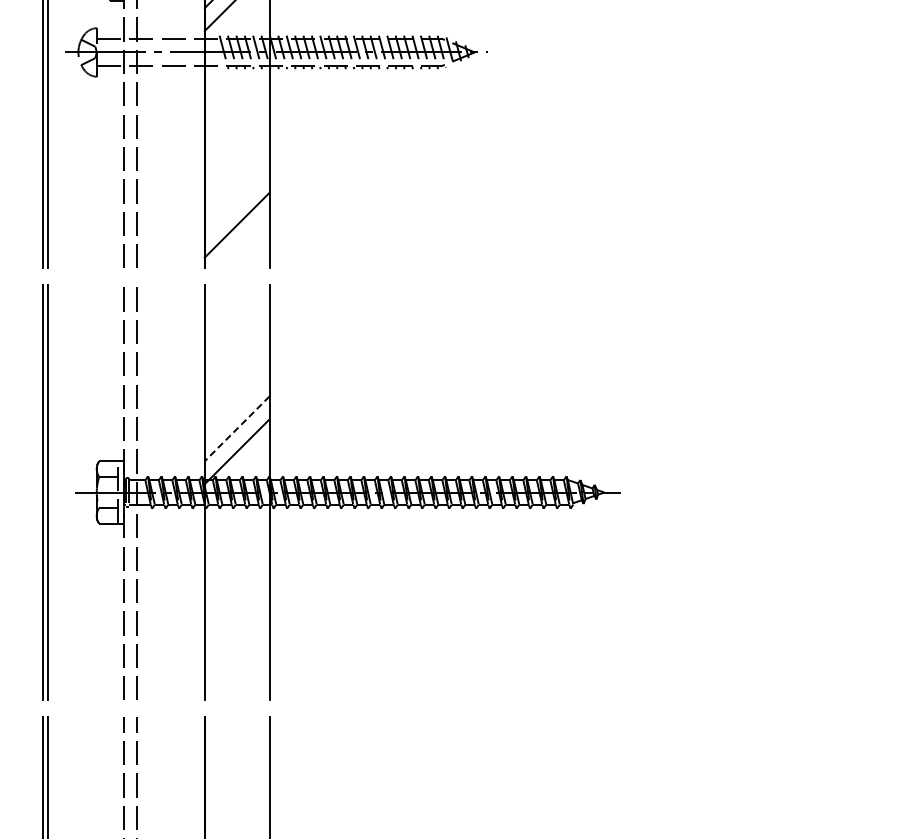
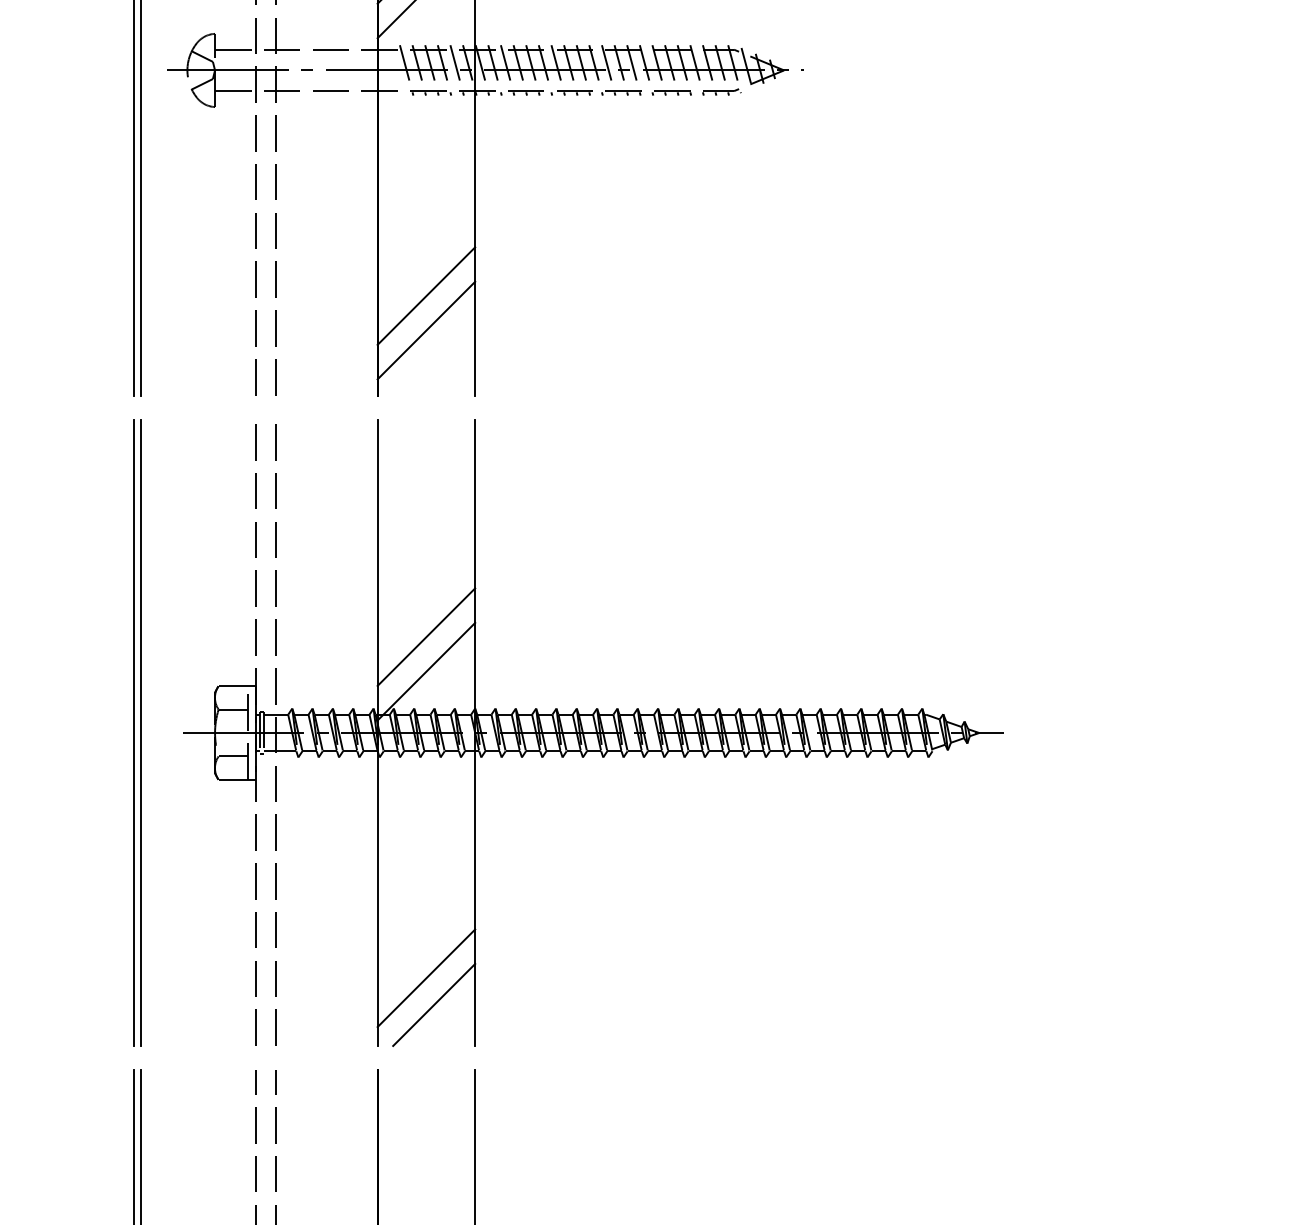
line: (236, 201) -> (425, 294), added
line: (237, 428) -> (426, 636), dashed -> solid
line: (236, 655) -> (425, 978), added
line: (242, 672) -> (434, 1004), added

